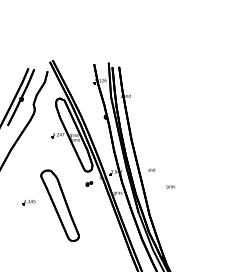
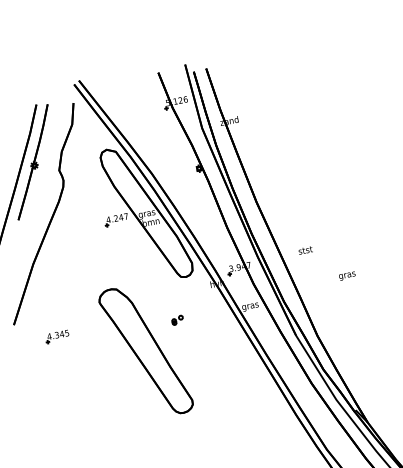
part: (89, 183) -> (177, 319), moved
part: (28, 202) -> (56, 337), moved

